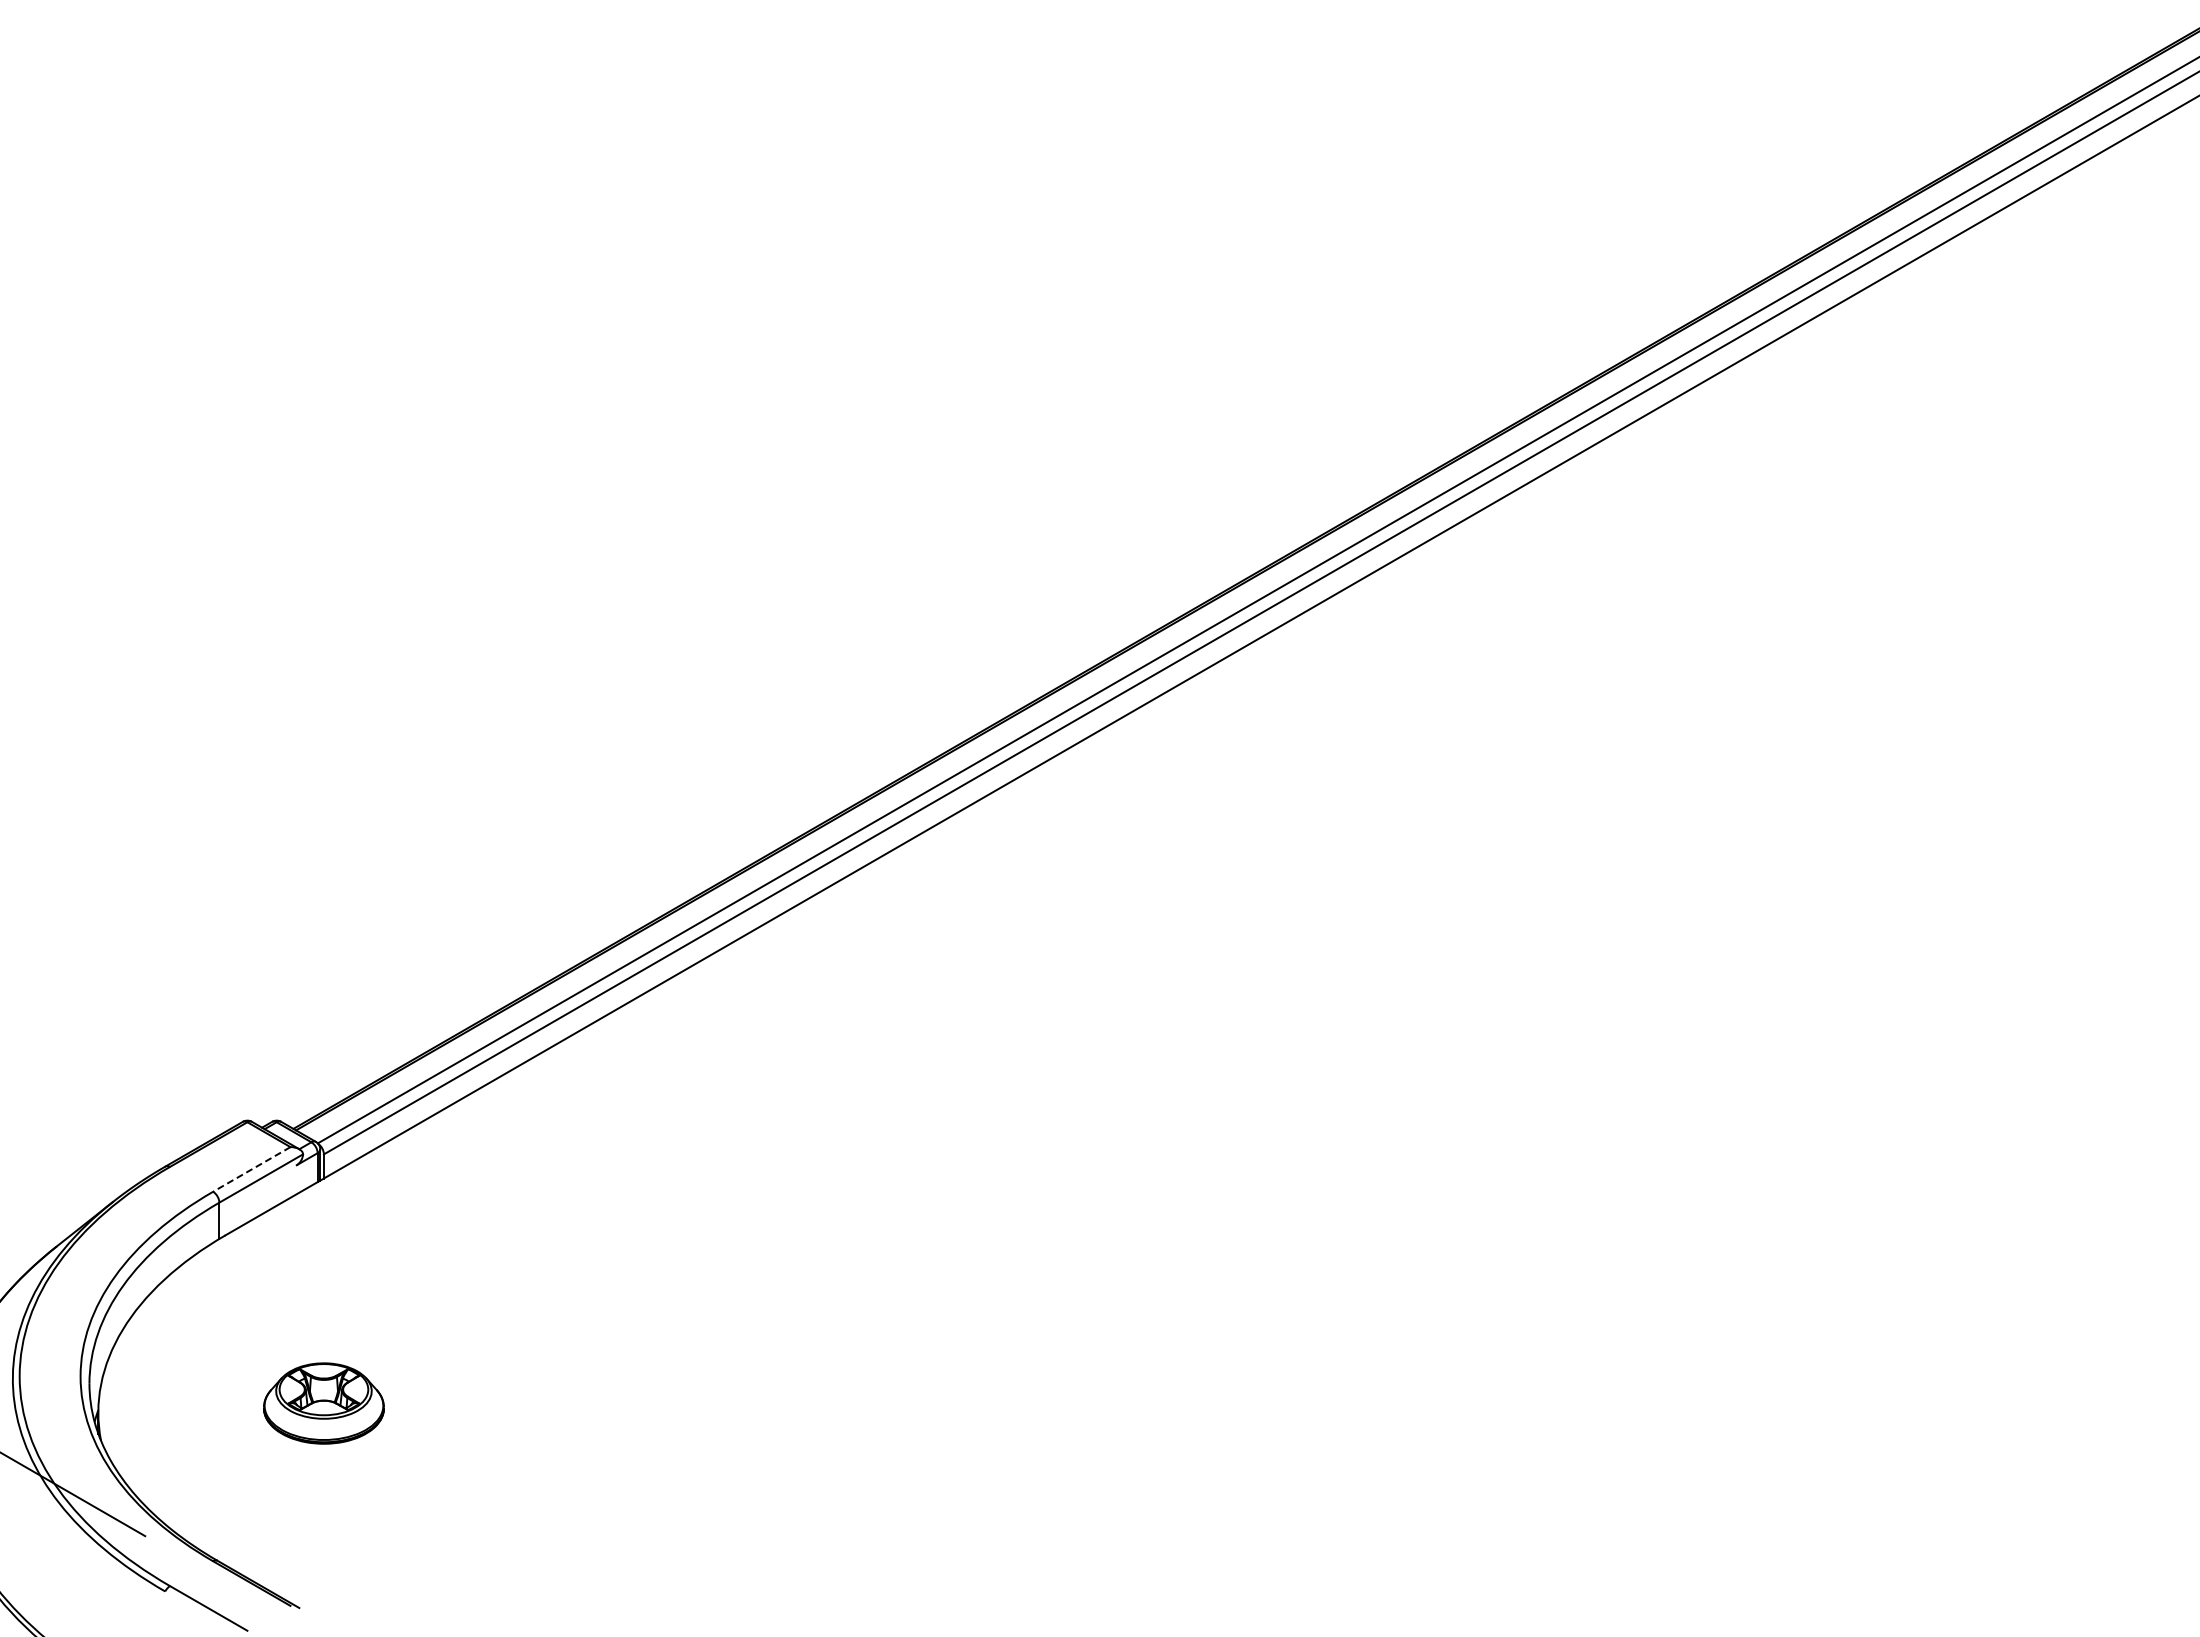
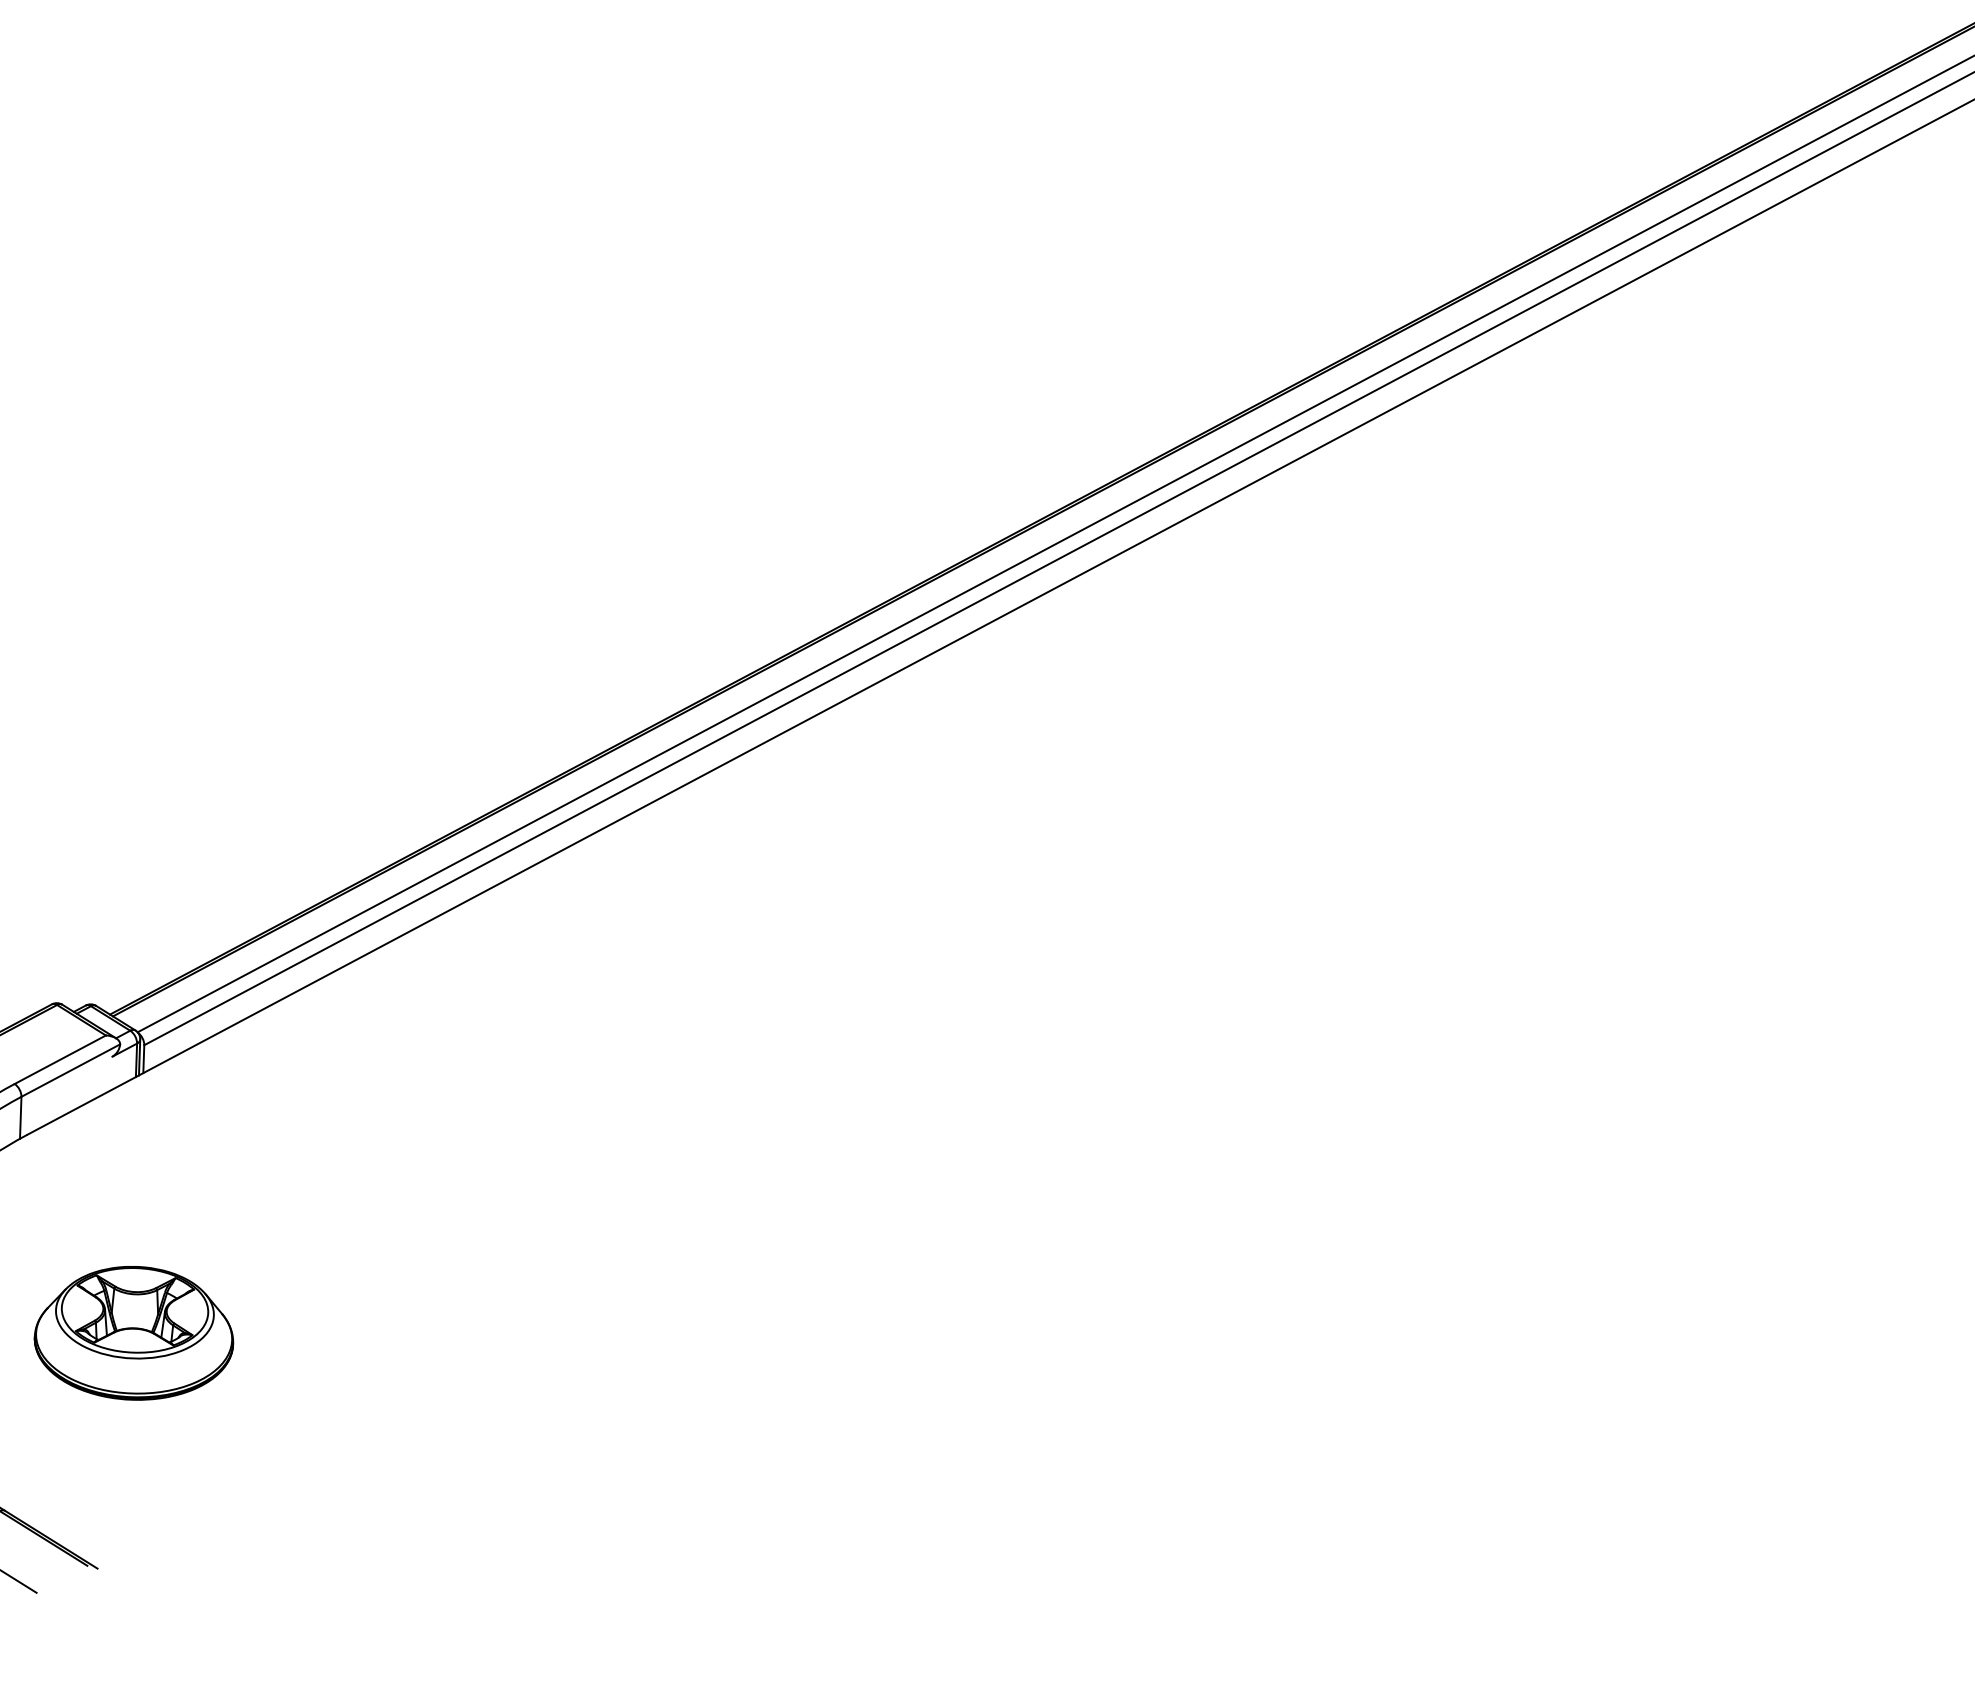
line: (251, 1169) -> (59, 1059), dashed -> solid
part: (323, 1403) -> (133, 1333), size x1.43

